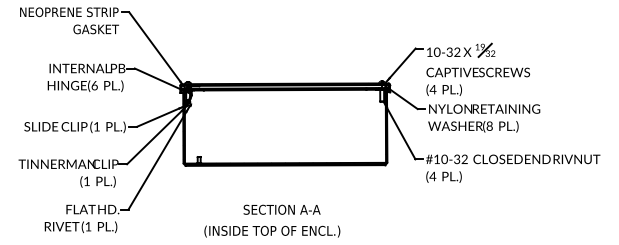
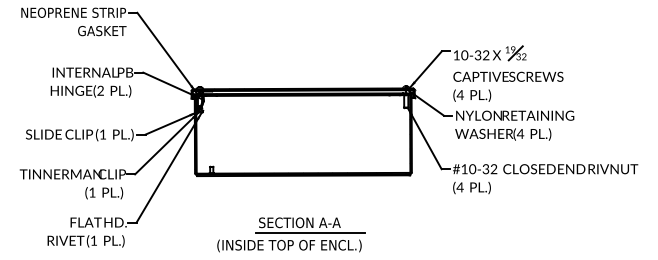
text: (94, 85) -> (100, 90), (6 -> (2
text: (489, 125) -> (520, 133), (8 -> (4
line: (292, 219) -> (310, 233), added

